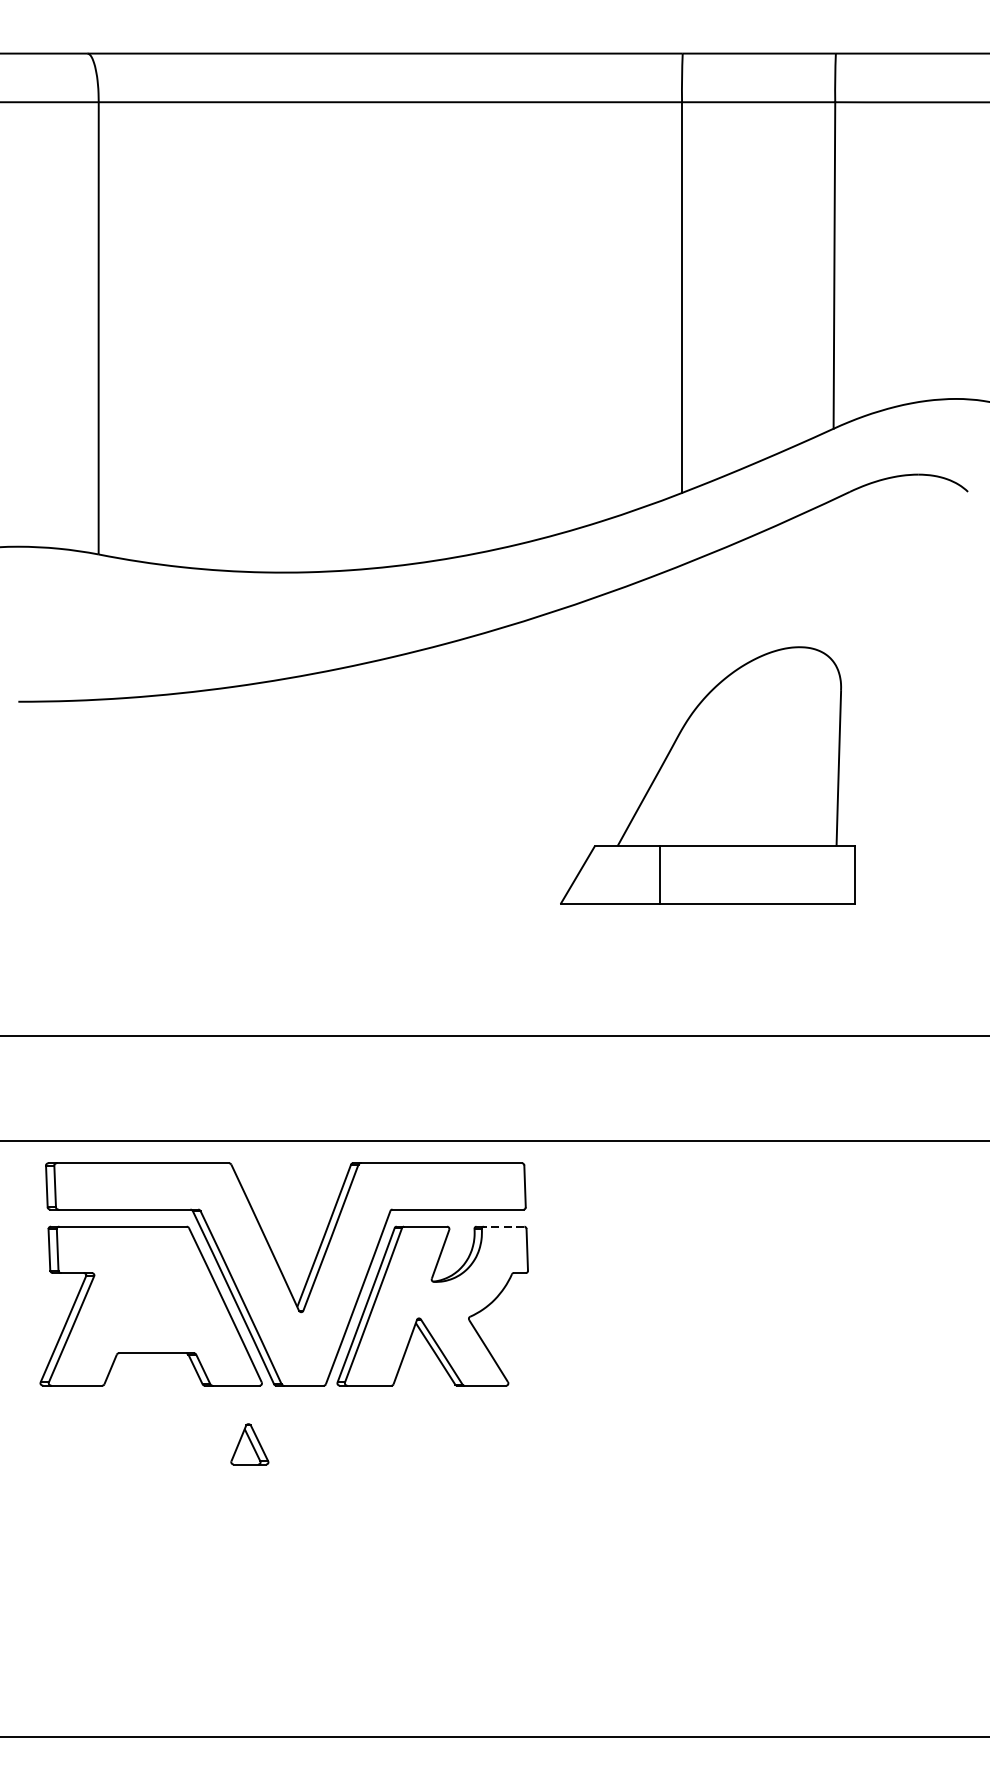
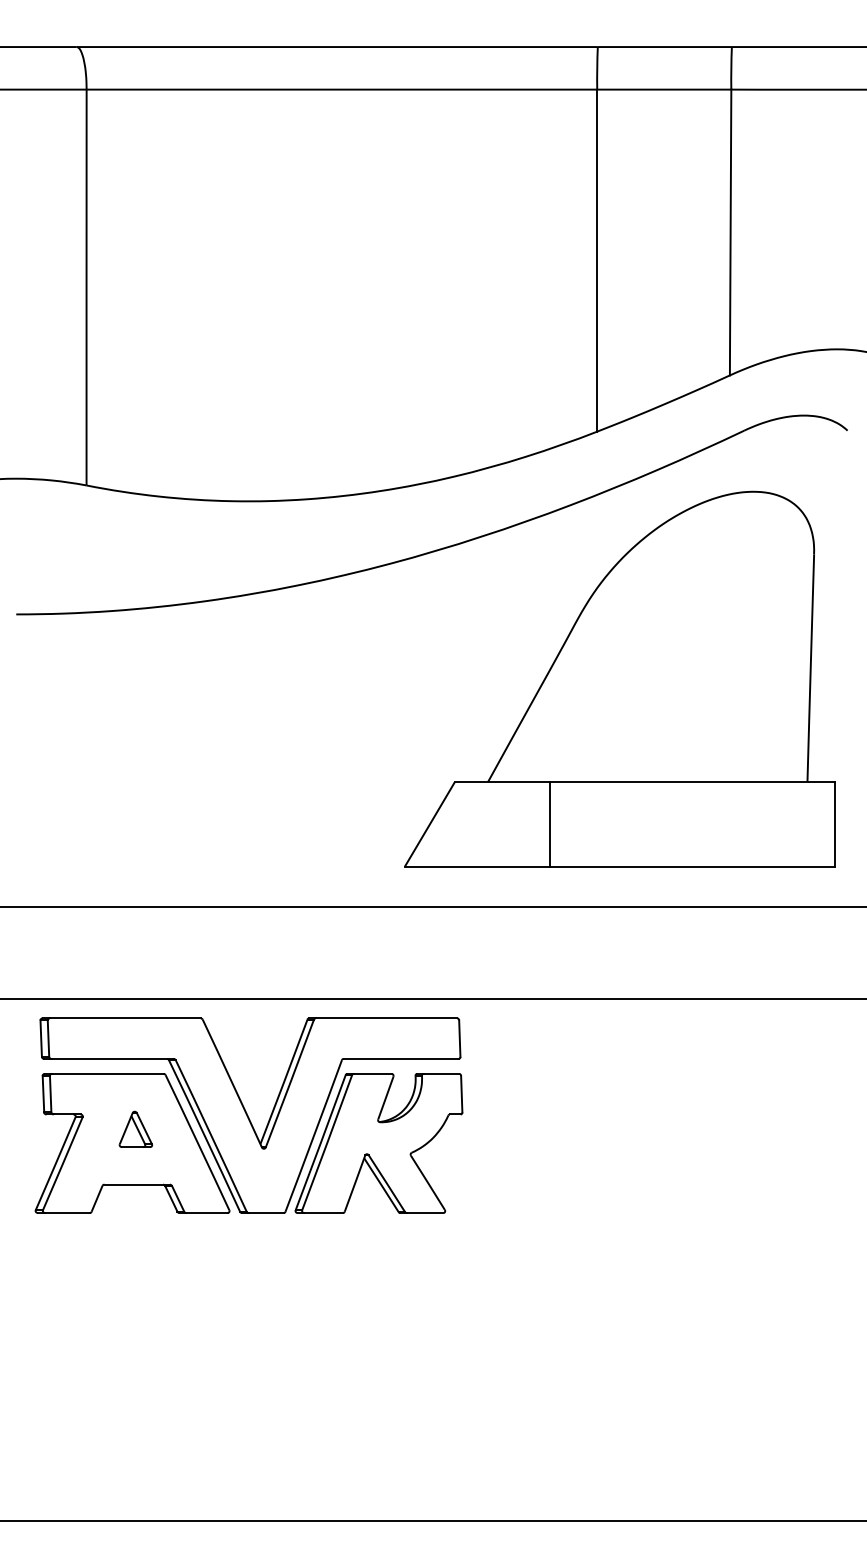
part: (707, 774) -> (619, 678), size x1.67
line: (504, 1226) -> (441, 1073), dashed -> solid
part: (249, 1443) -> (135, 1128), moved

